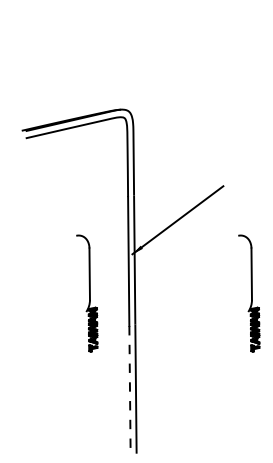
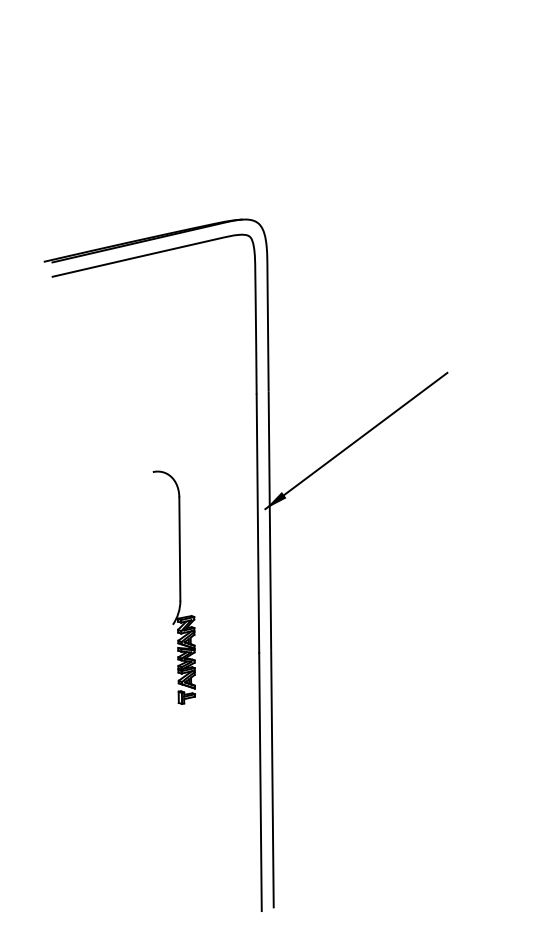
part: (249, 293) -> (499, 587), removed
line: (130, 391) -> (261, 783), dashed -> solid

